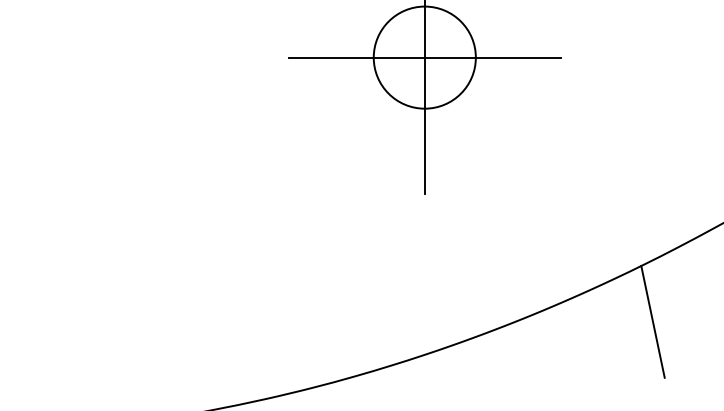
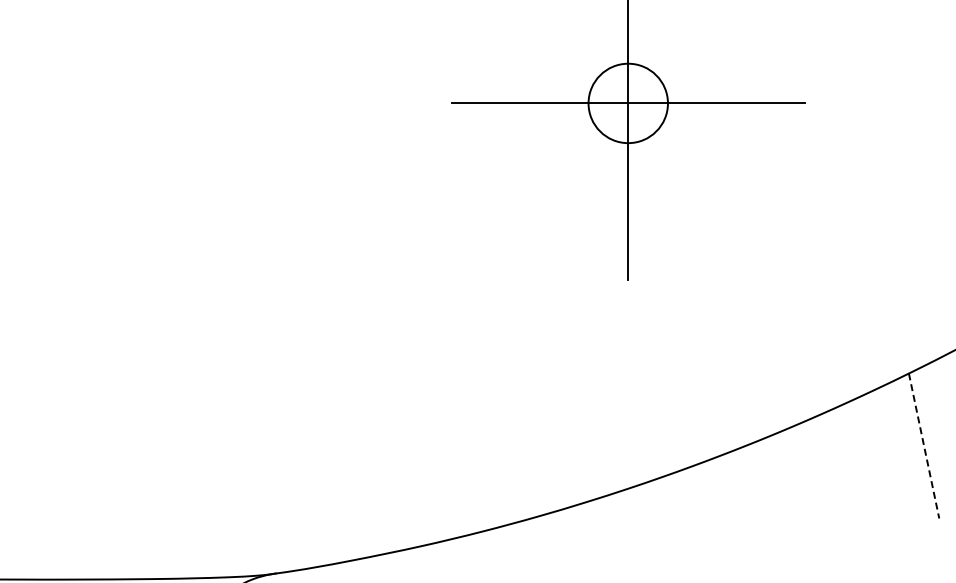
circle: (425, 57) -> (628, 103), size x0.6
line: (653, 322) -> (924, 446), solid -> dashed

